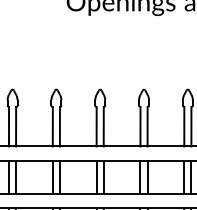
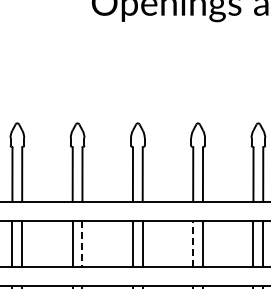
line: (59, 177) -> (82, 244), solid -> dashed
line: (140, 177) -> (193, 244), solid -> dashed

